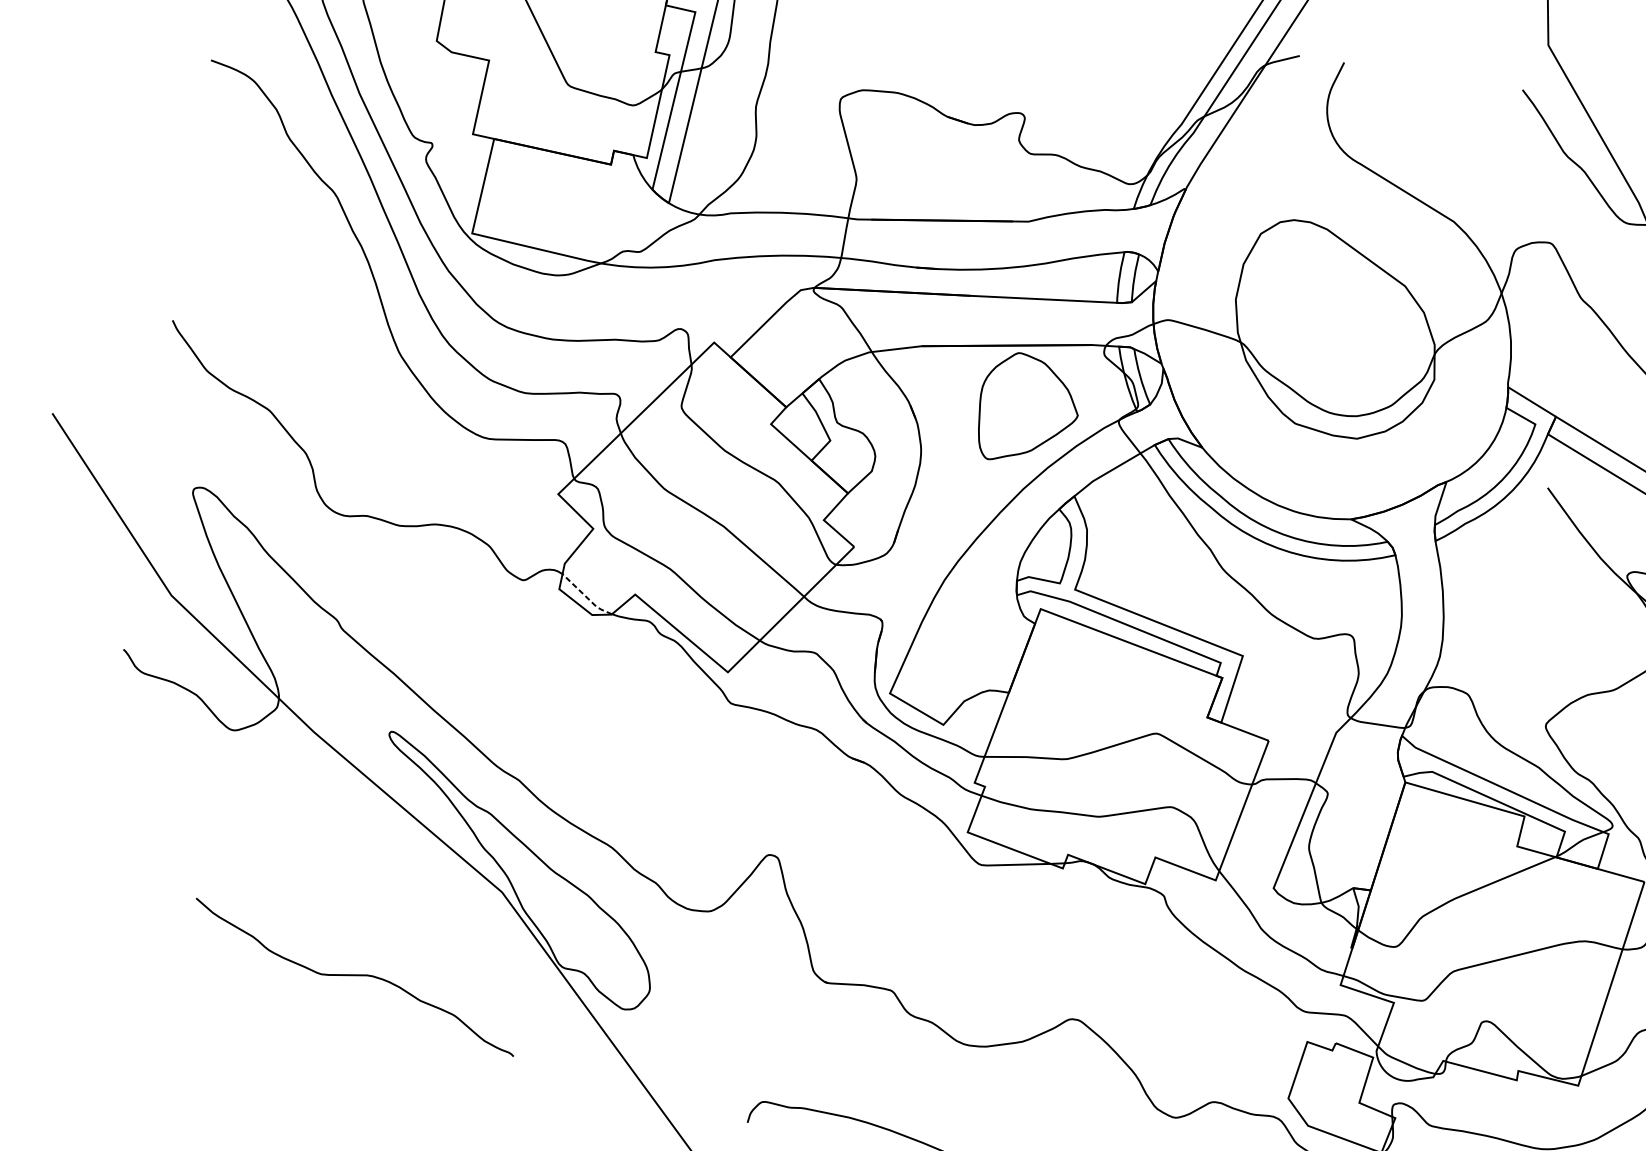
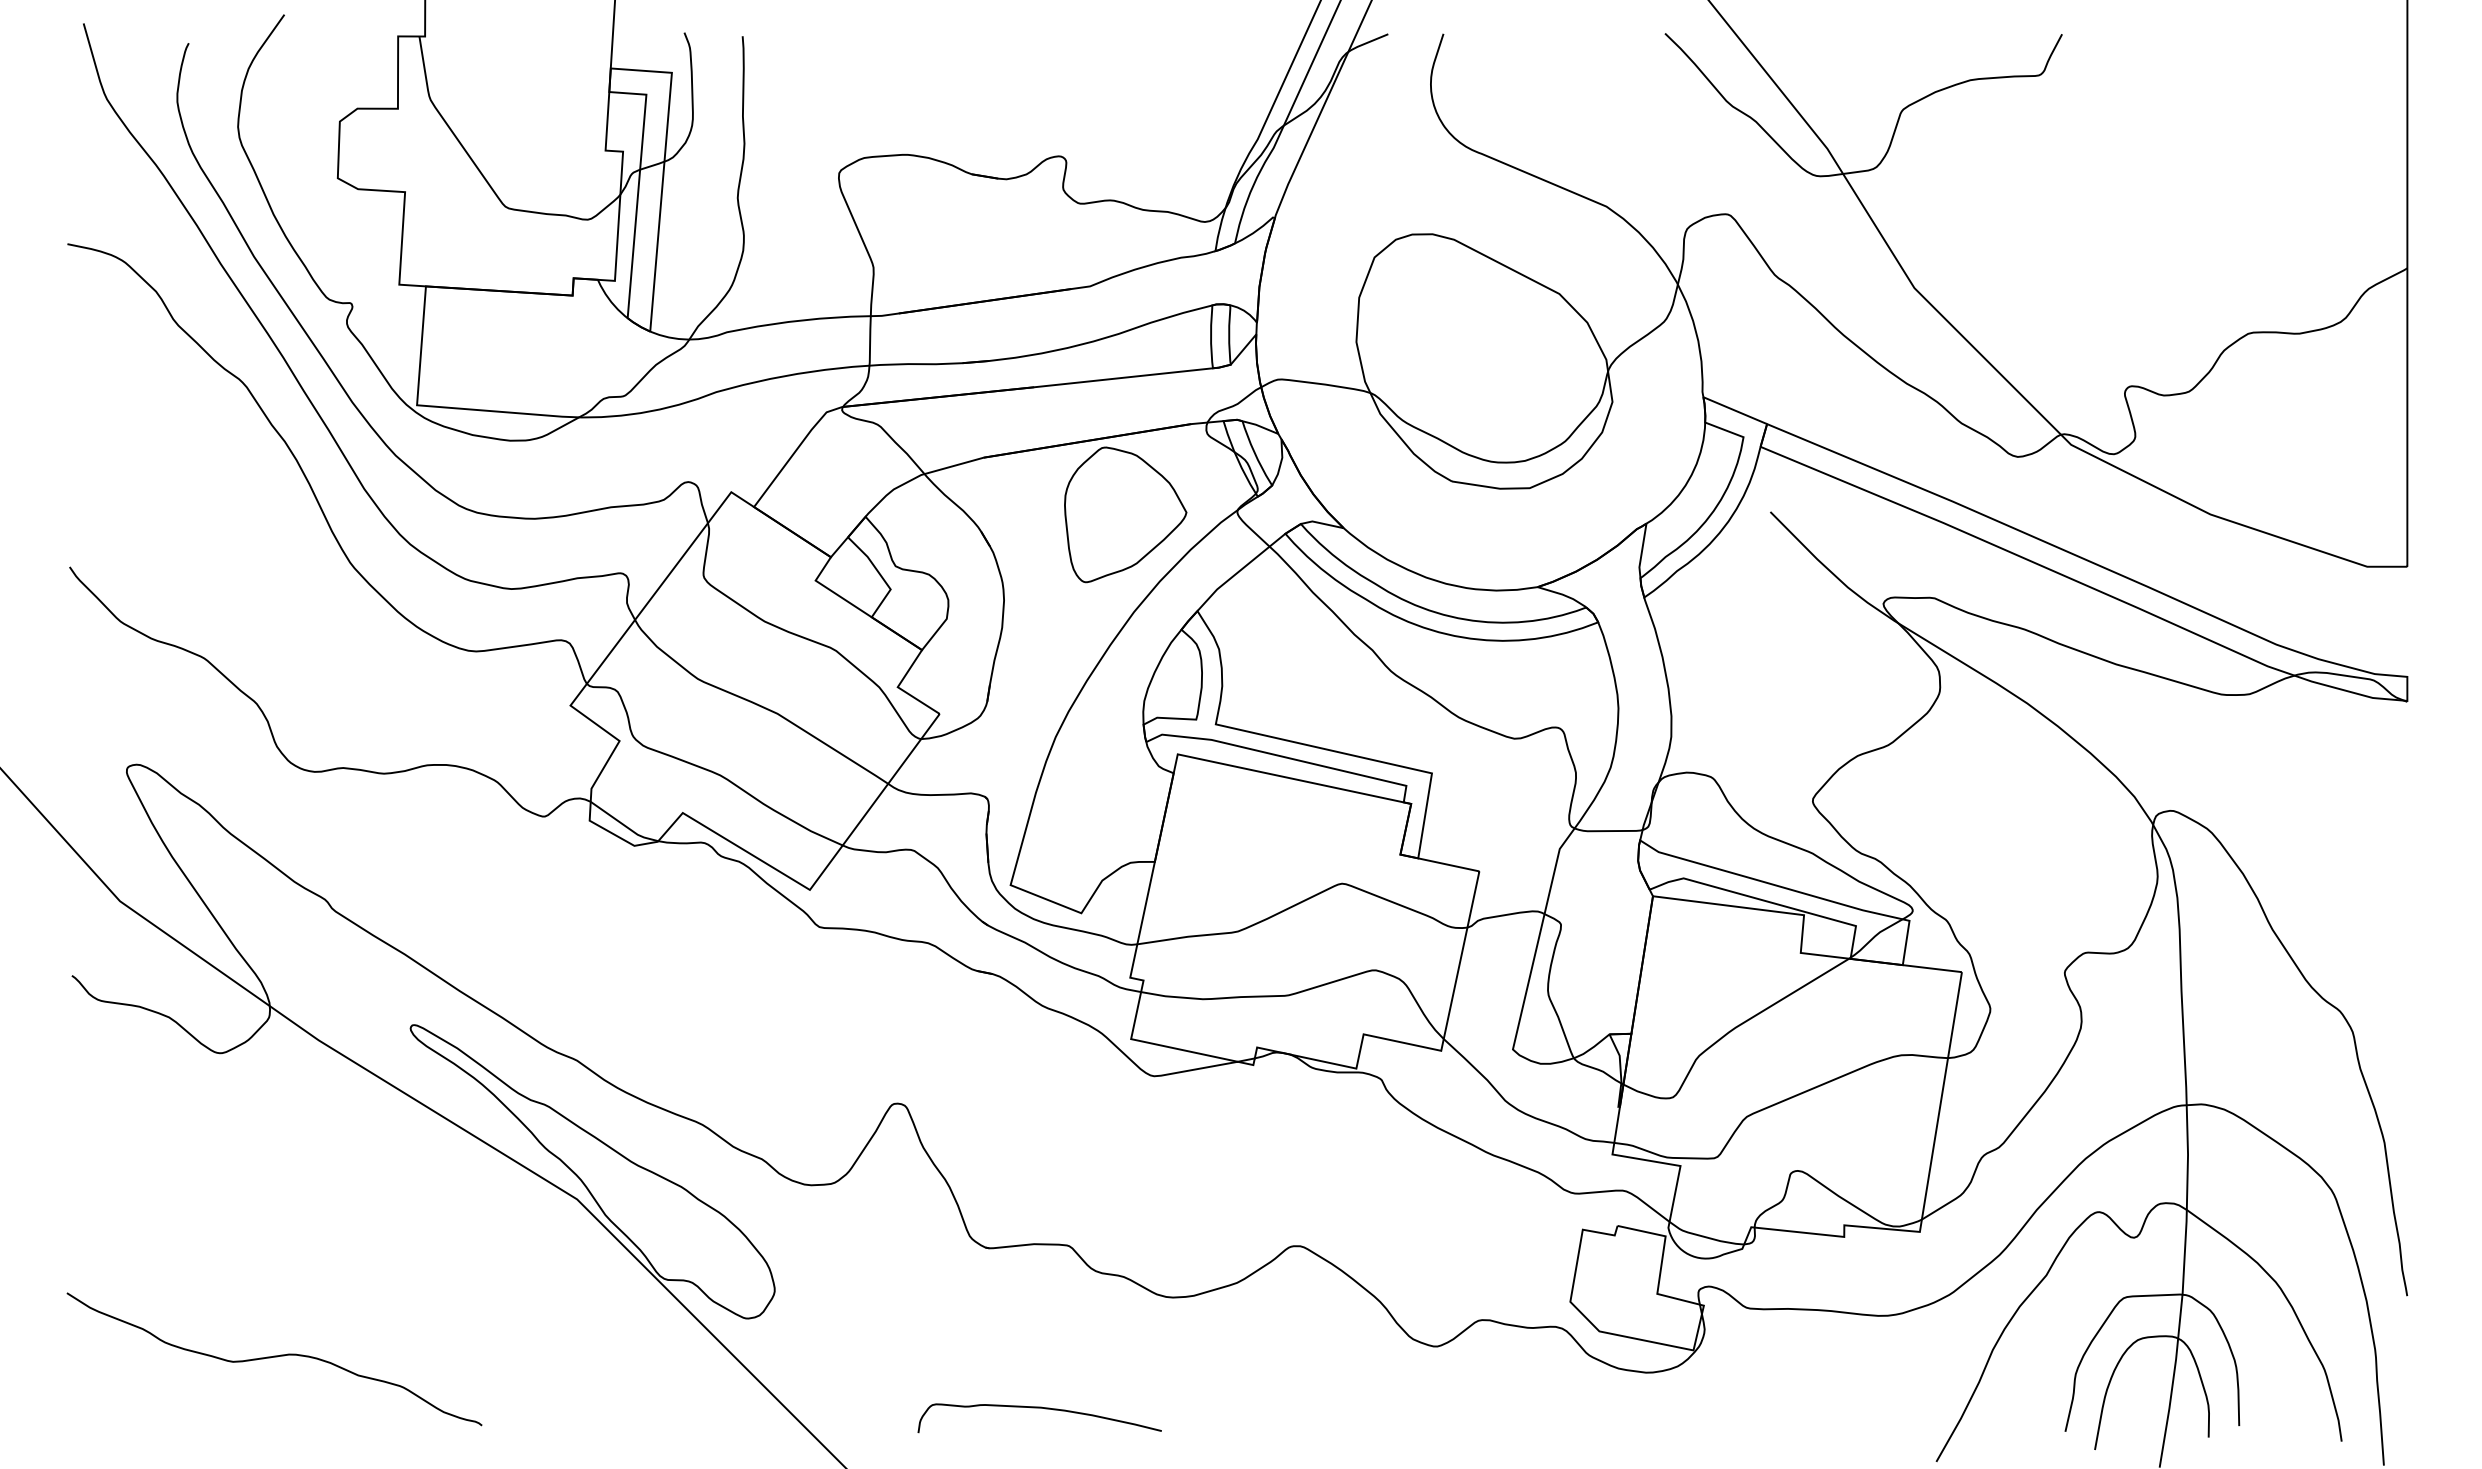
line: (585, 597) -> (623, 825), dashed -> solid
curve: (355, 975) -> (274, 1357), moved

